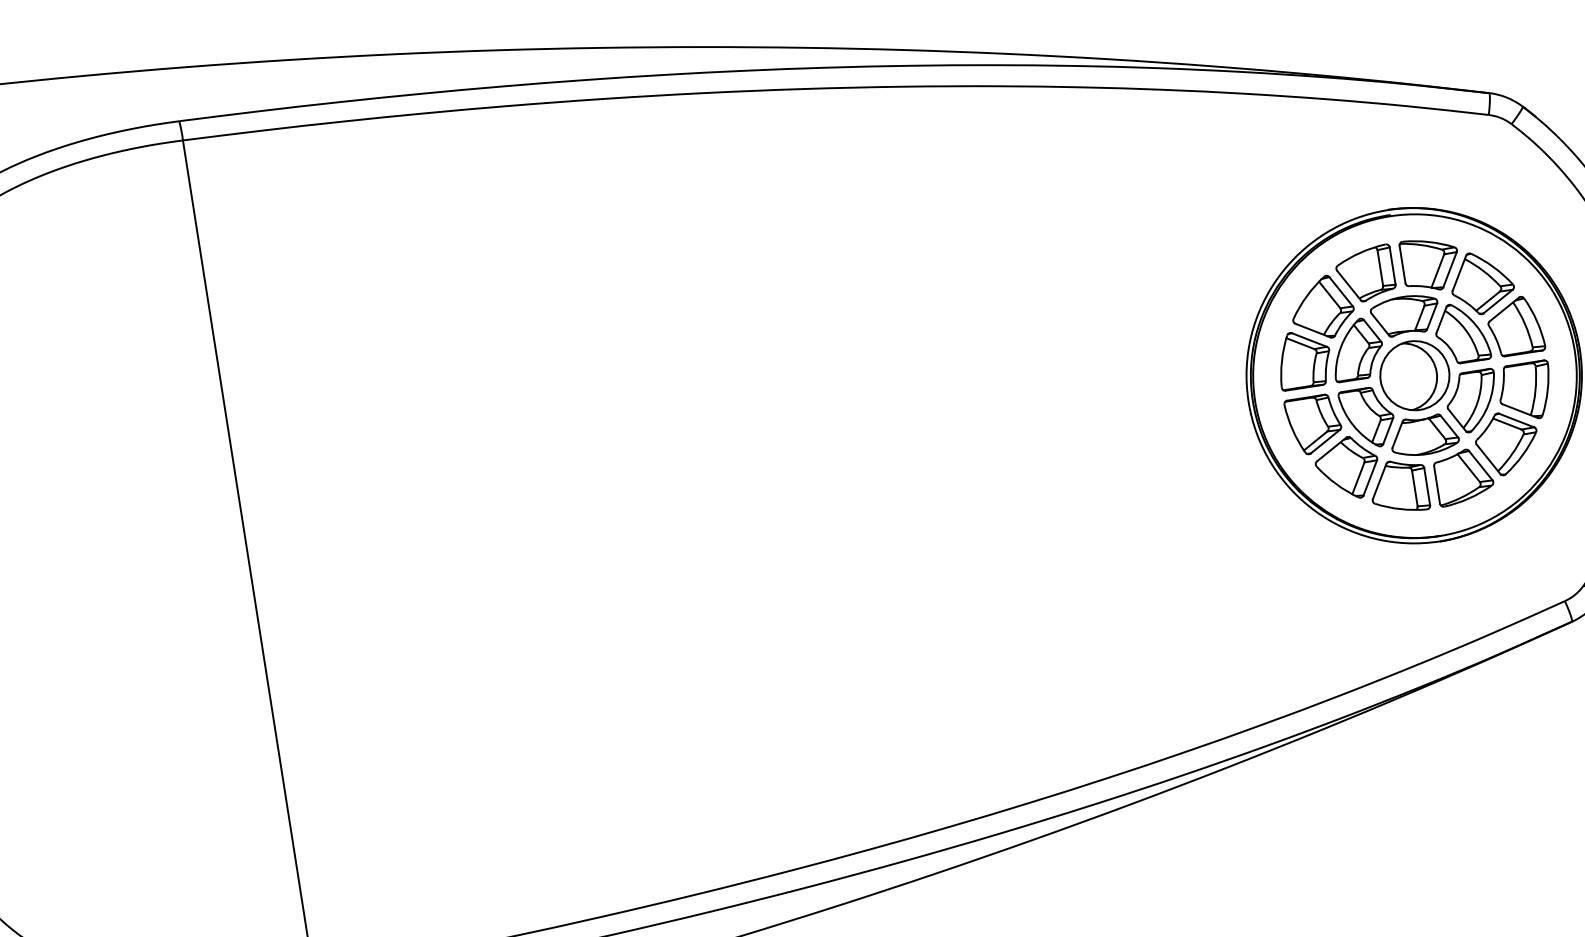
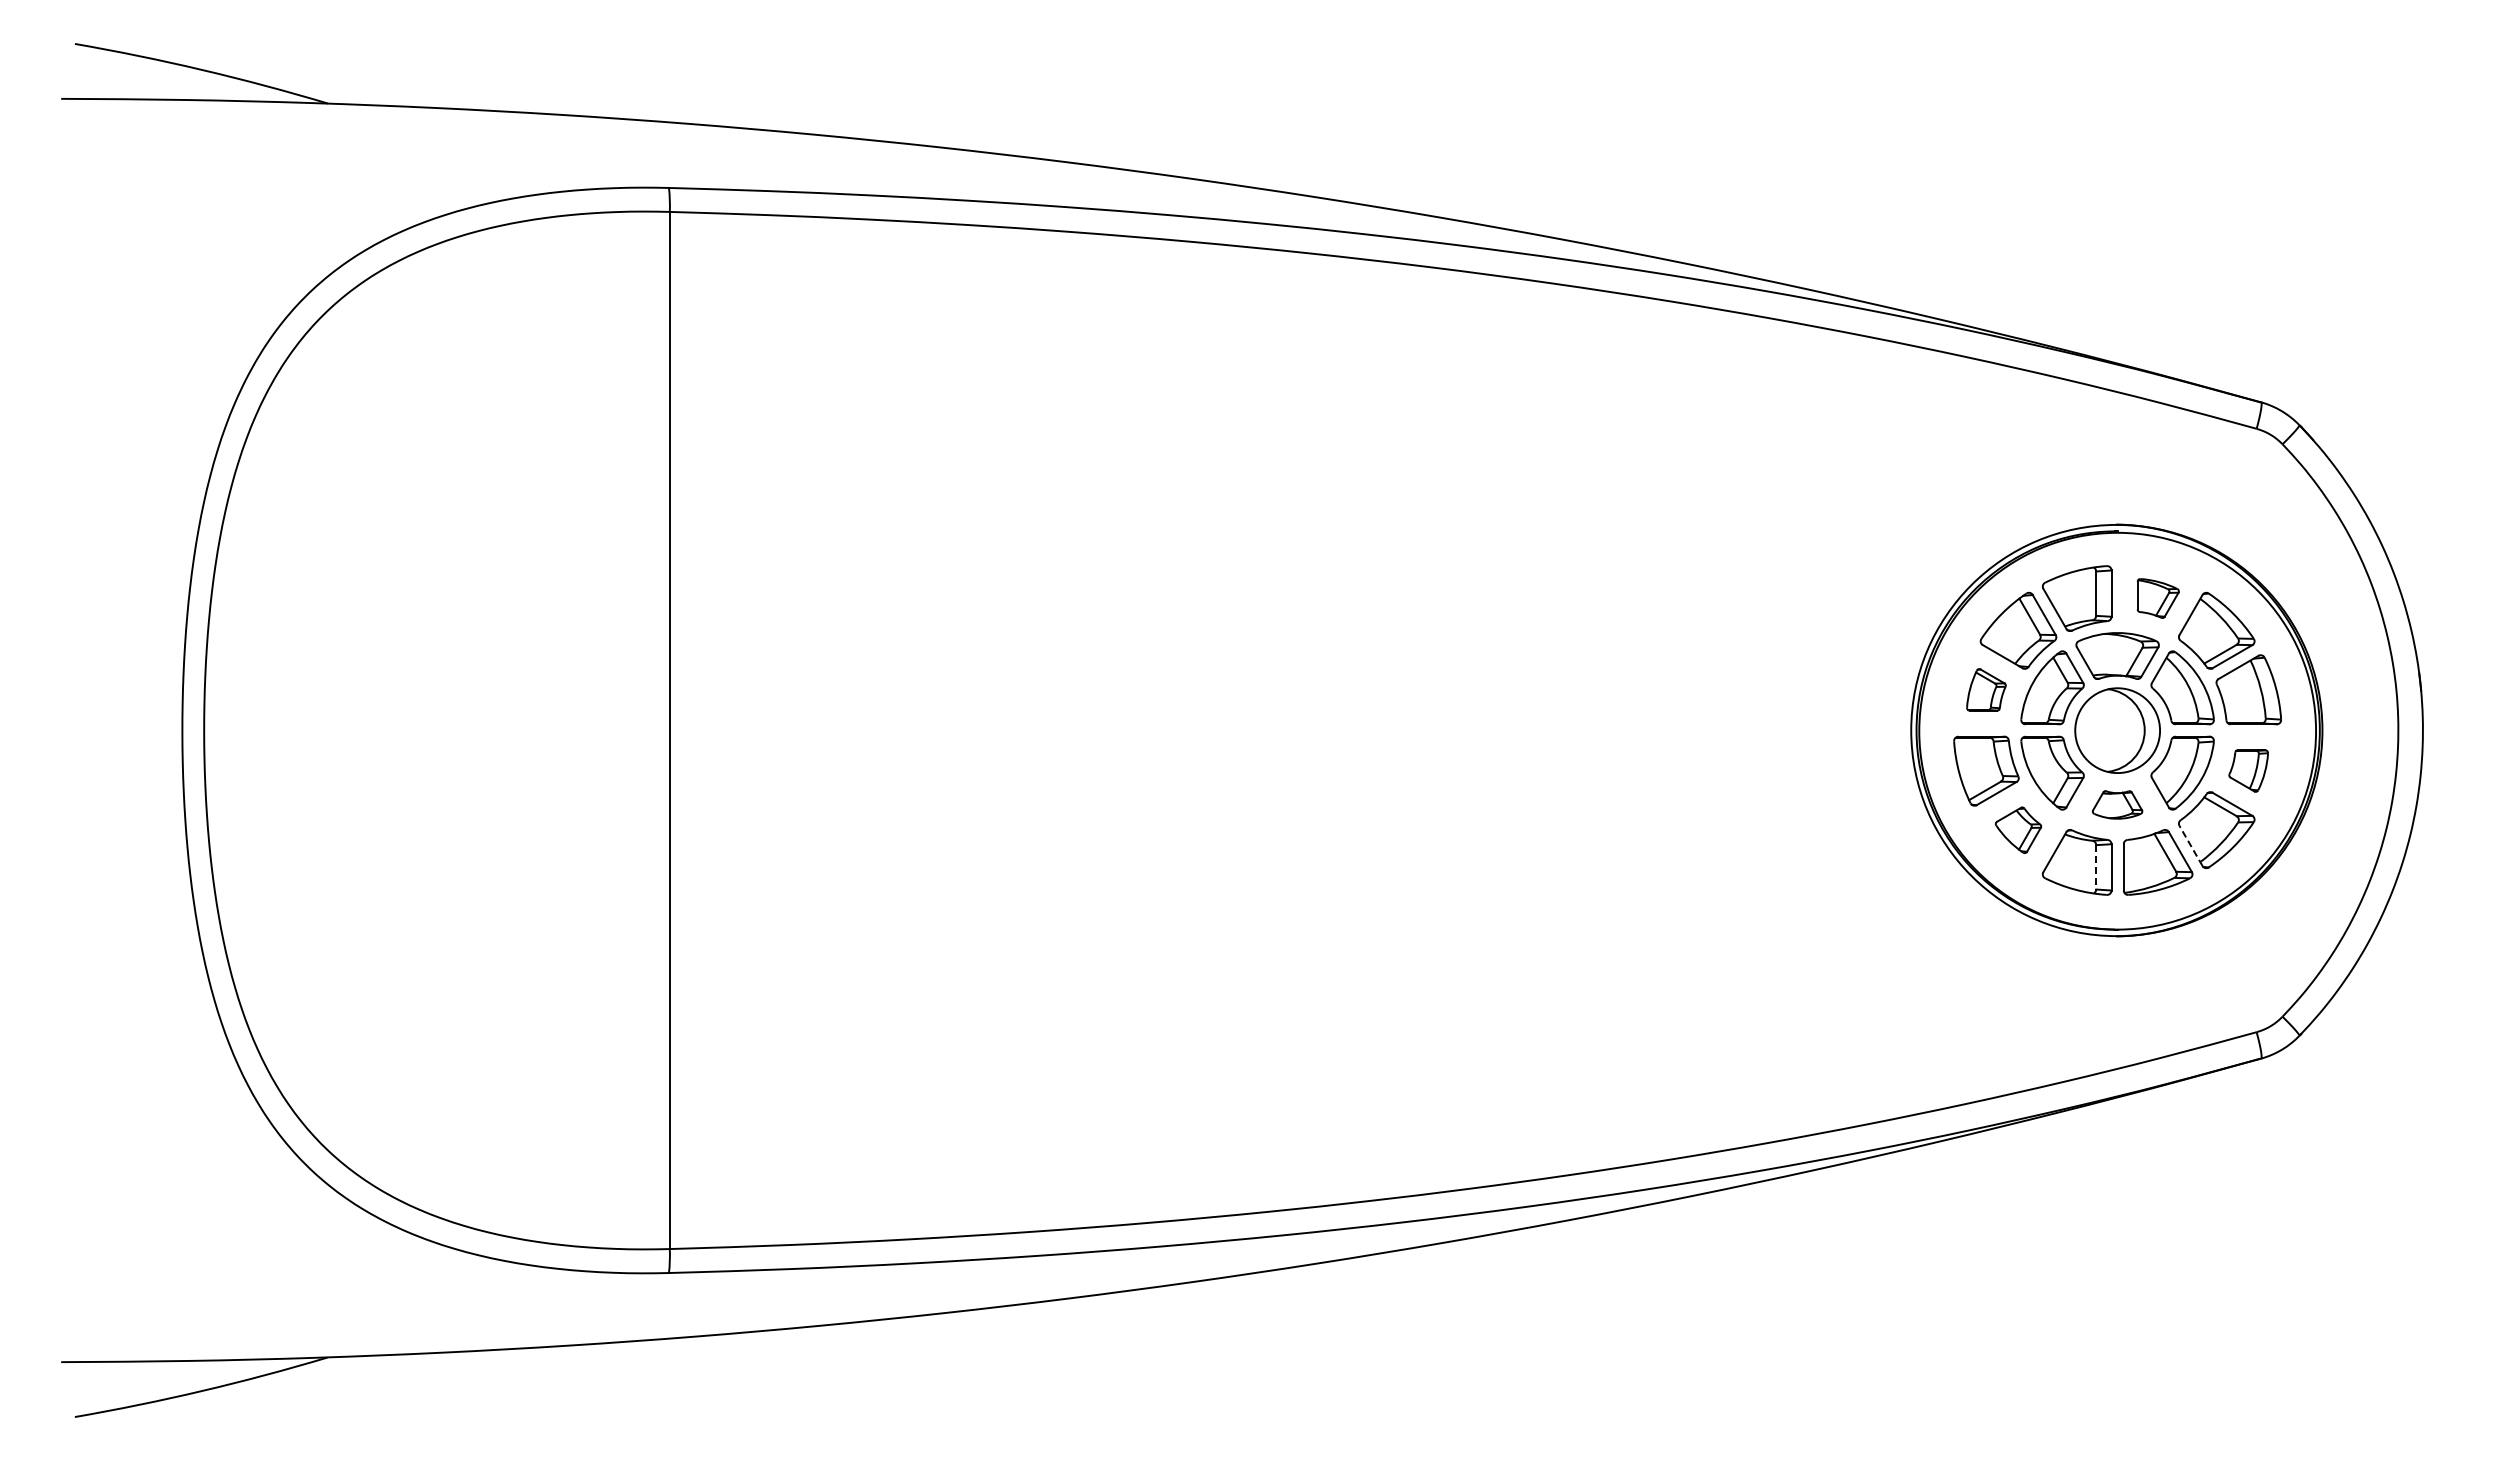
part: (1431, 264) -> (2158, 598), size x0.6
part: (1304, 359) -> (1986, 689), size x0.6
part: (1525, 391) -> (2248, 770), size x0.6
part: (1424, 435) -> (2117, 804), size x0.6
line: (1488, 459) -> (2190, 845), solid -> dashed
part: (1347, 468) -> (2018, 830), size x0.6
line: (1415, 488) -> (2096, 867), solid -> dashed

